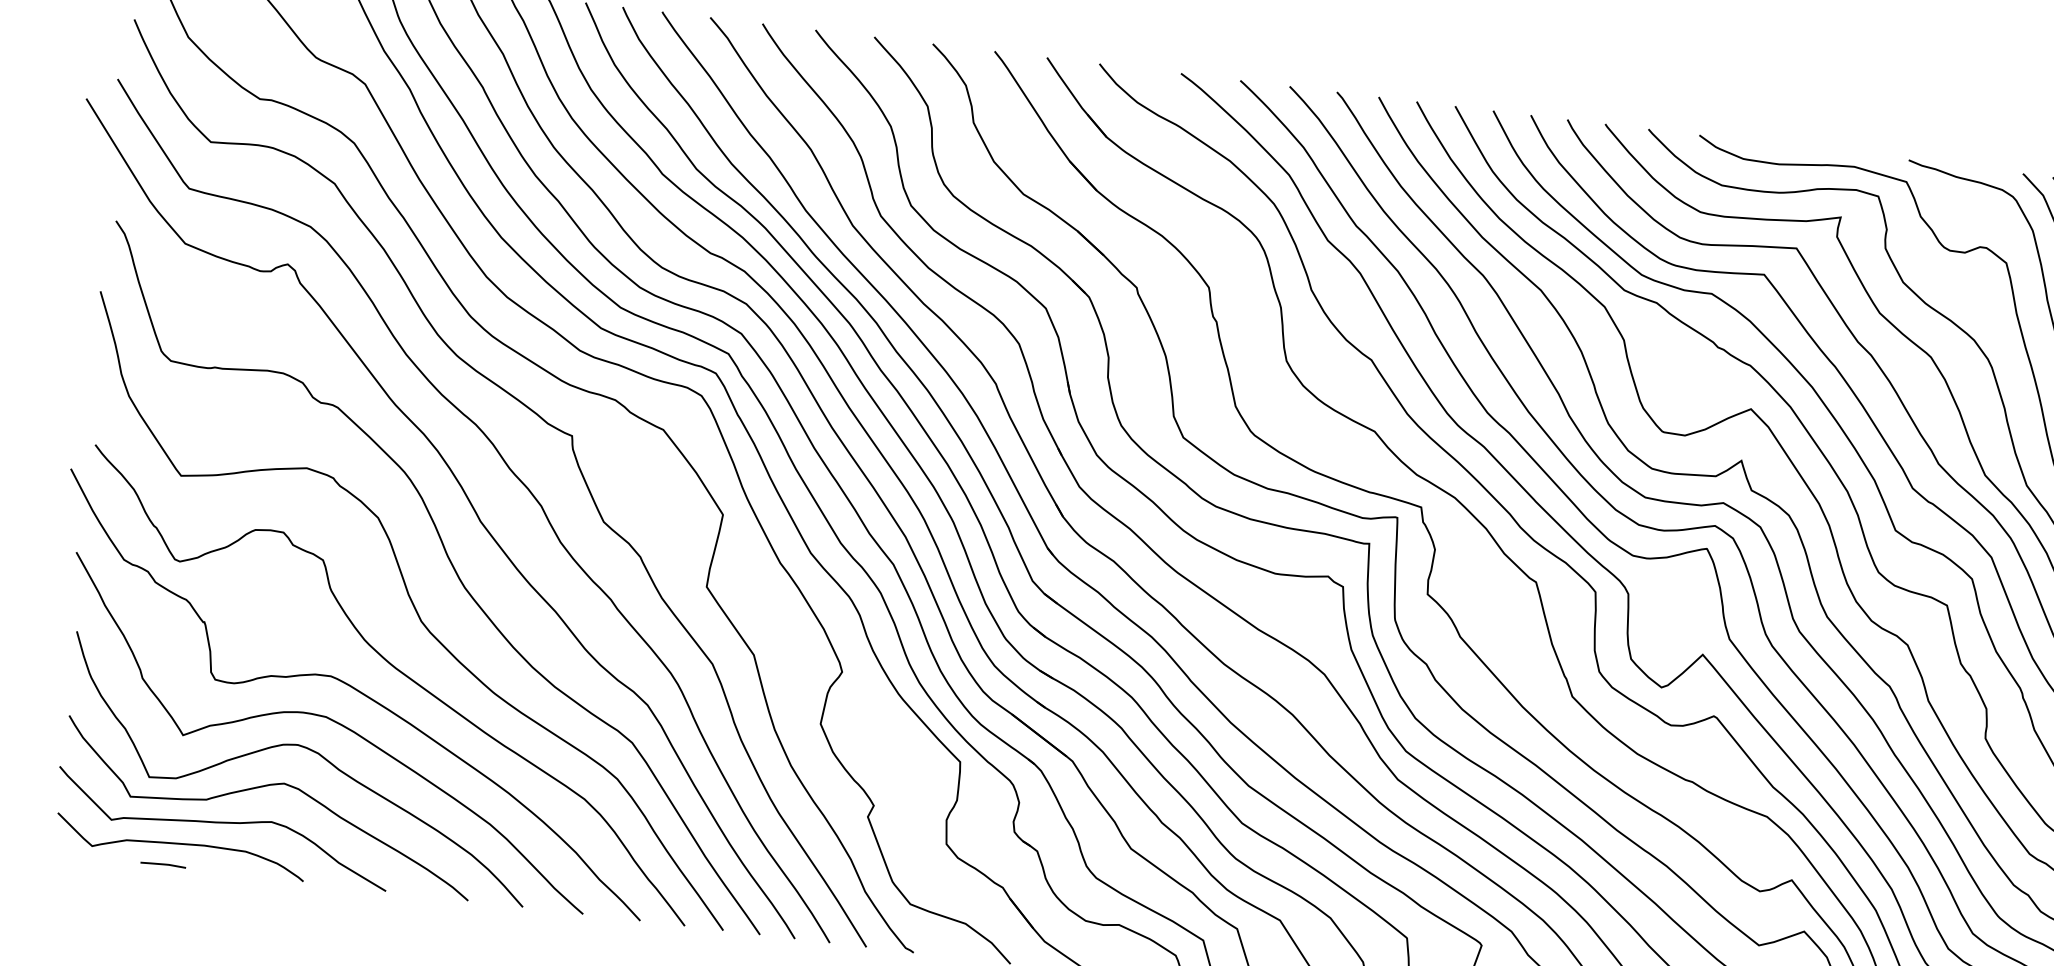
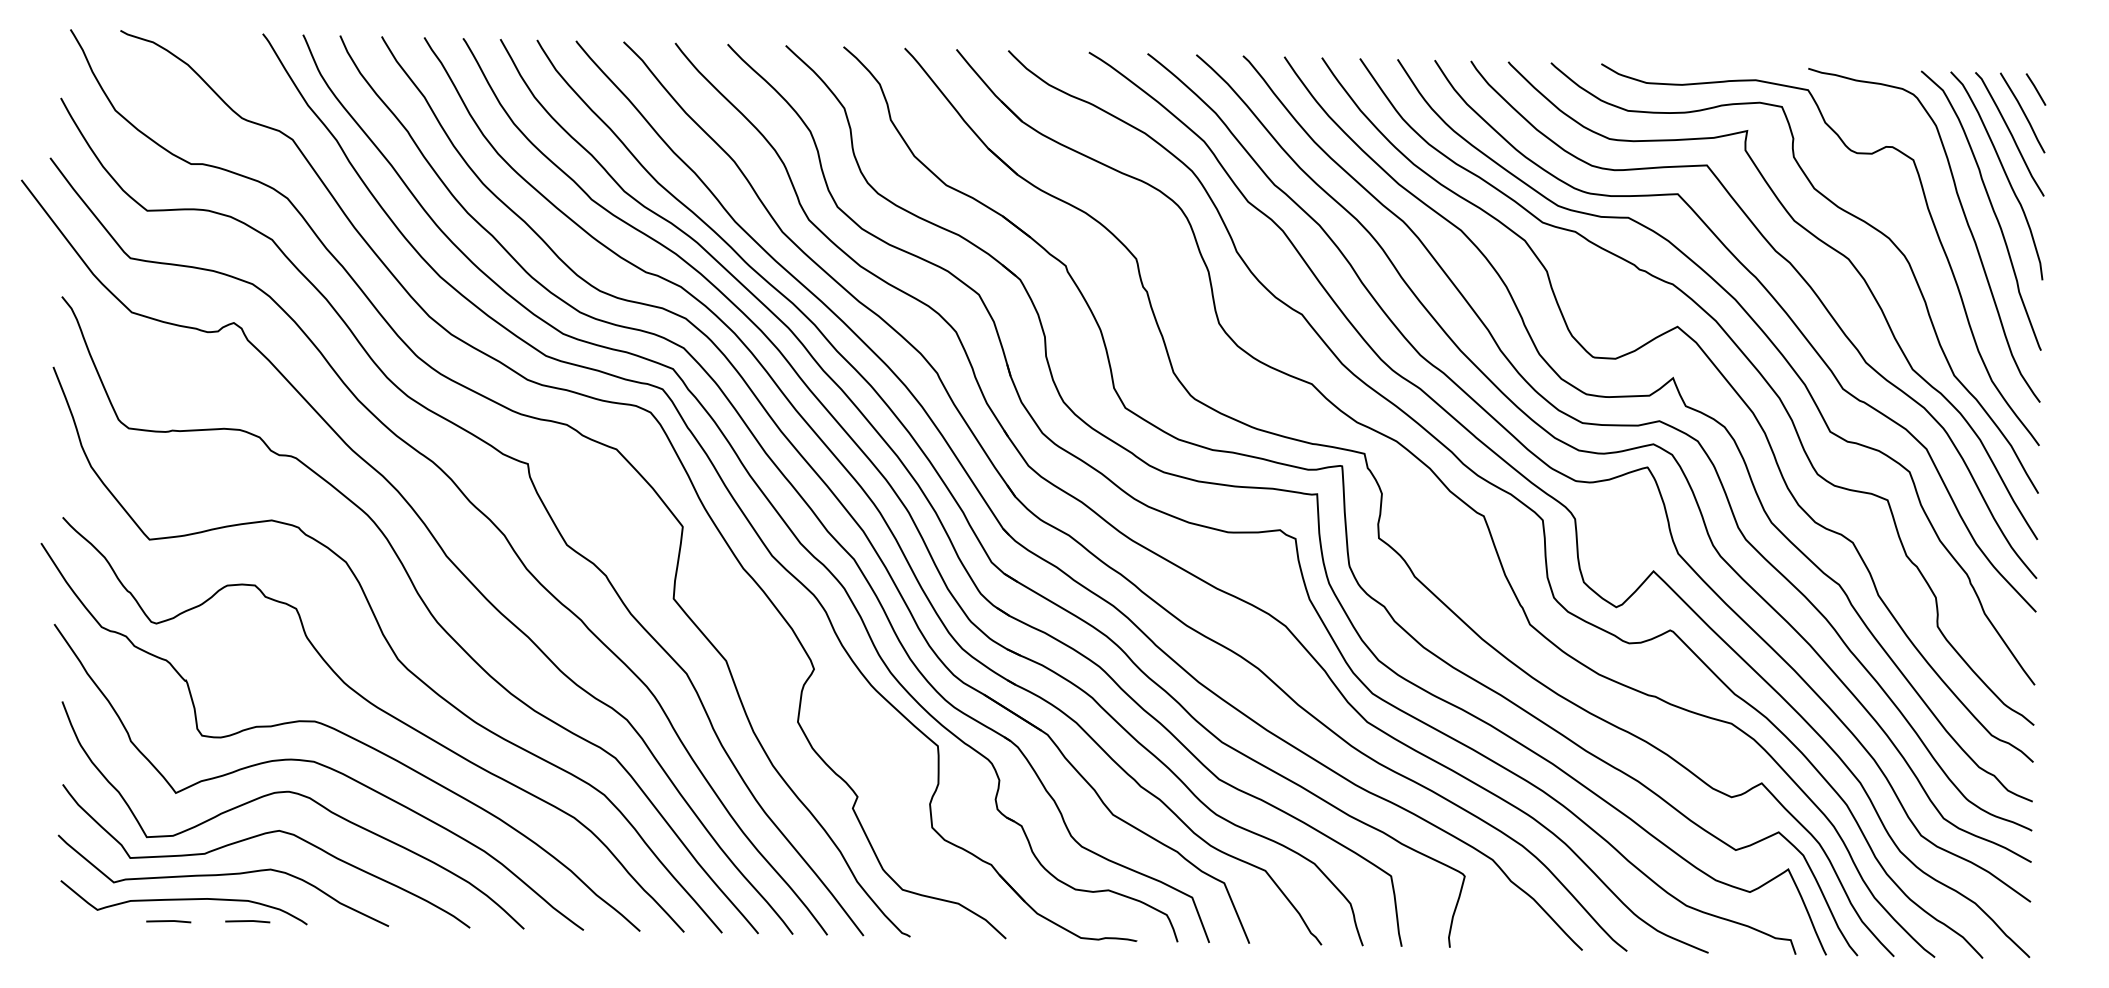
line: (243, 872) -> (247, 921), added

